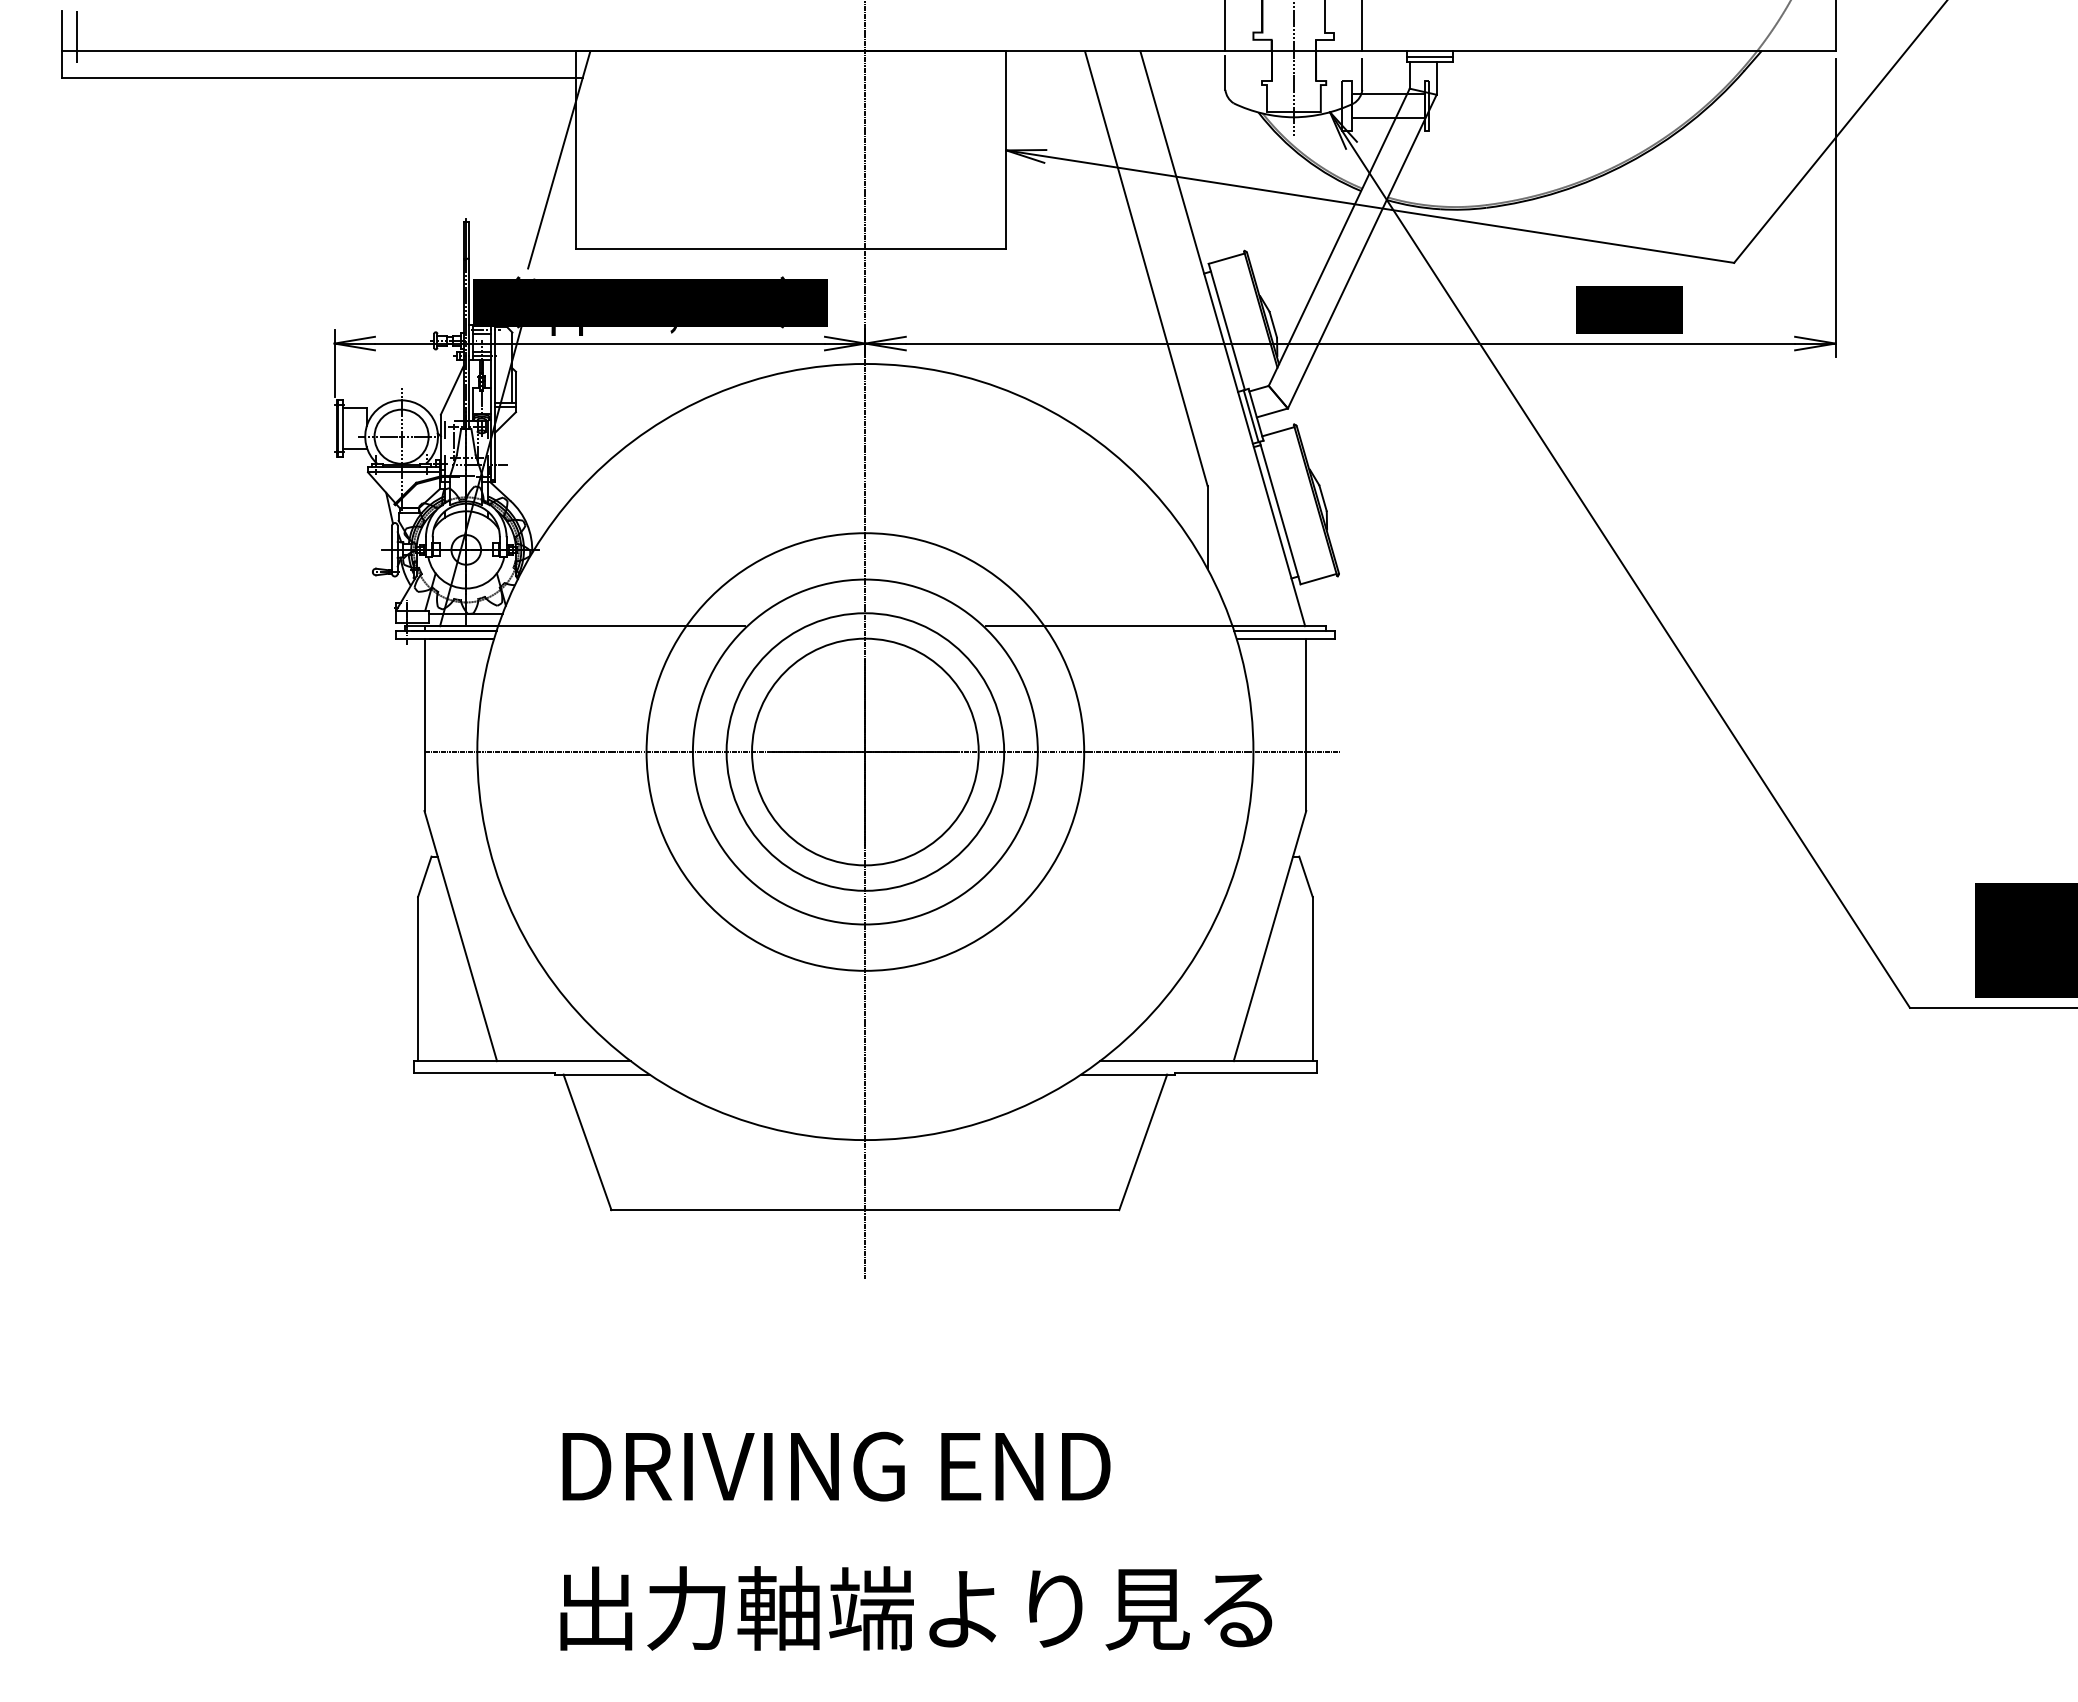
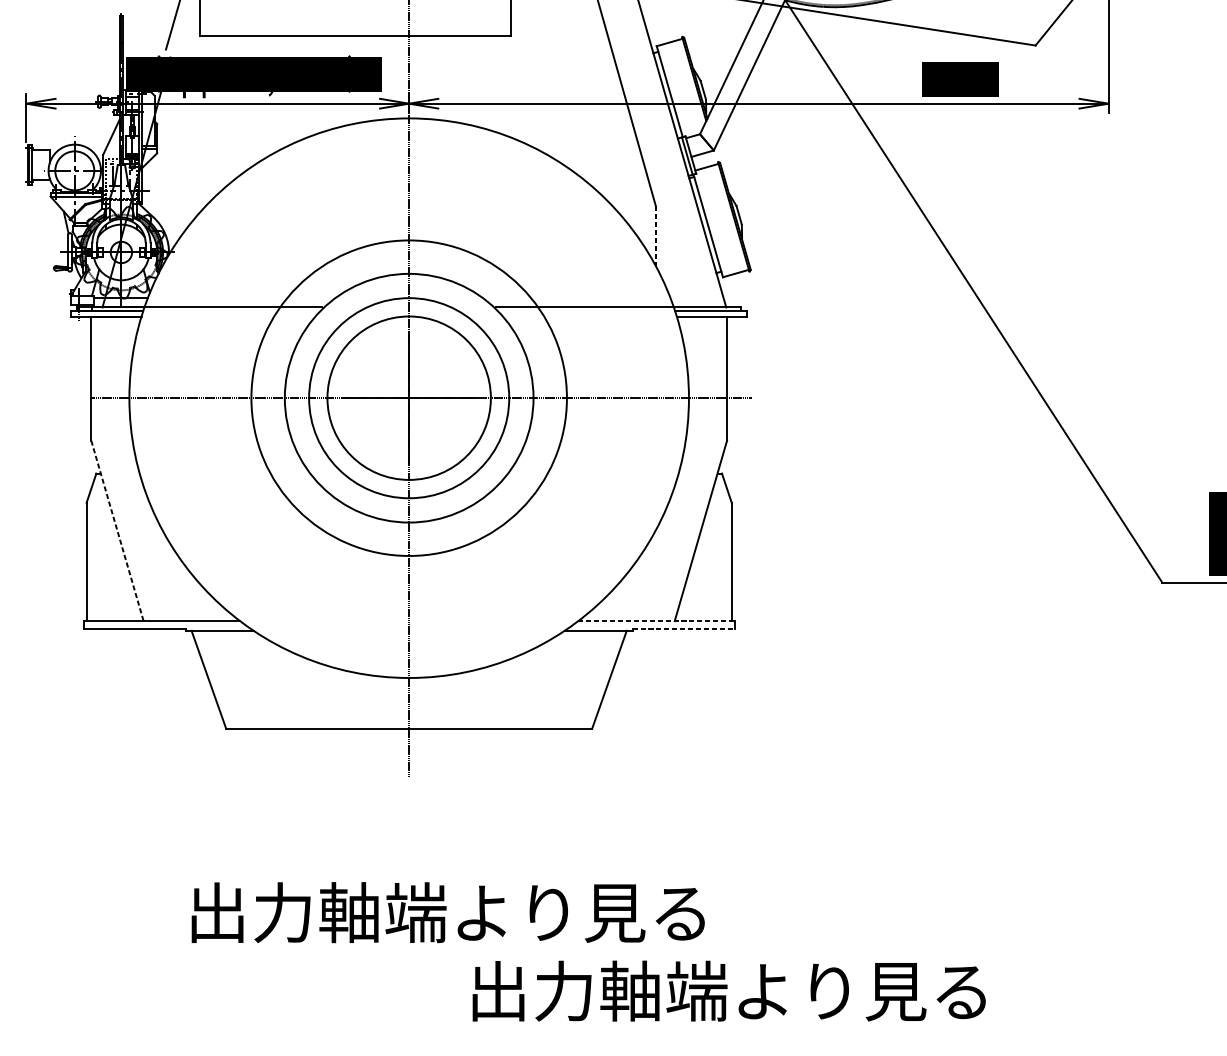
line: (1207, 527) -> (655, 236), solid -> dashed
line: (460, 936) -> (117, 531), solid -> dashed
line: (1208, 1061) -> (656, 621), solid -> dashed
line: (1246, 1072) -> (683, 629), solid -> dashed
text: (918, 1465) -> (447, 912), DRIVING END -> 出力軸端より見る
text: (916, 1608) -> (729, 991), moved

